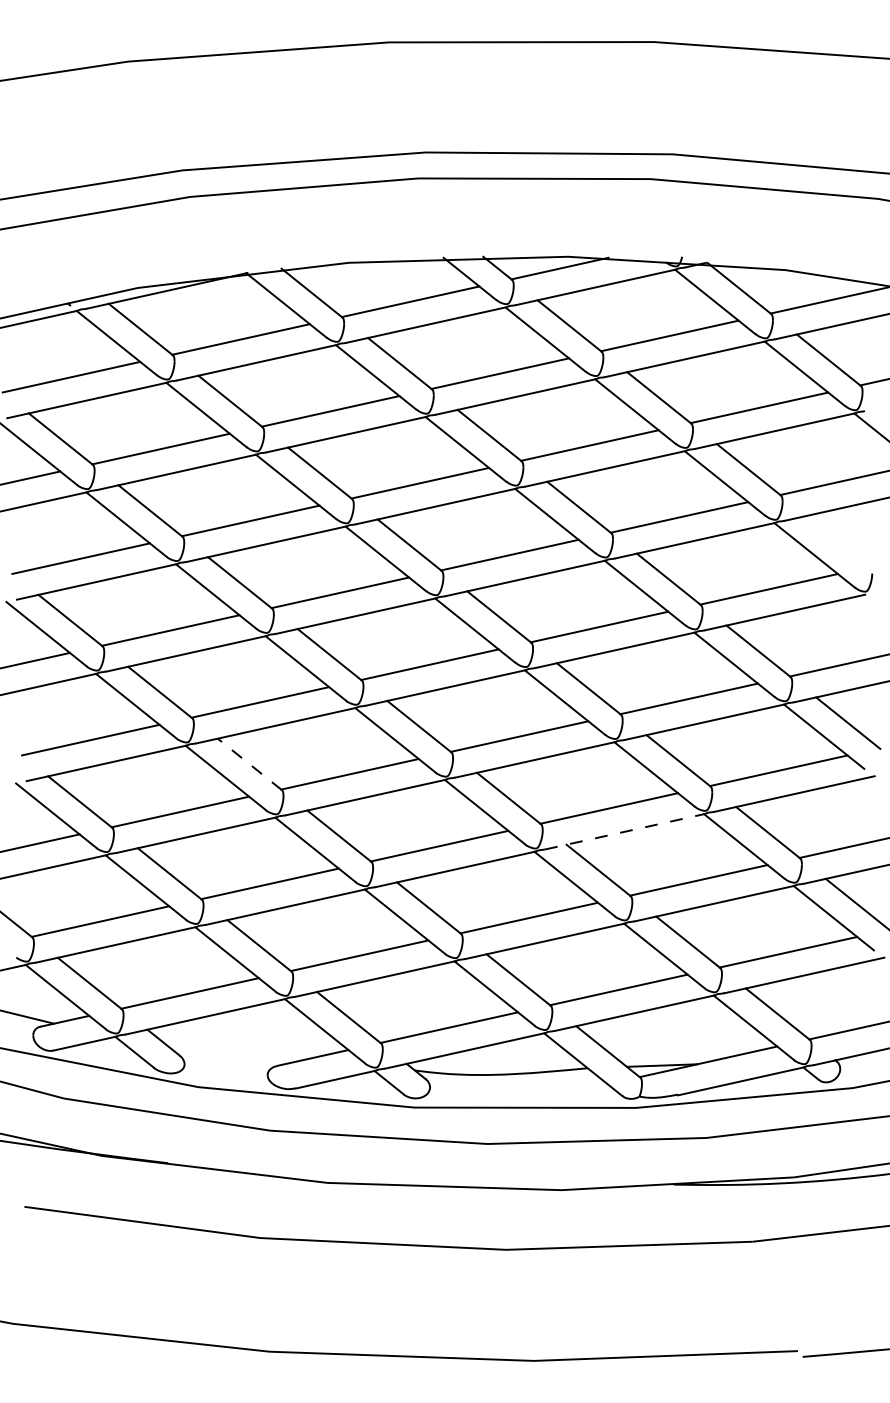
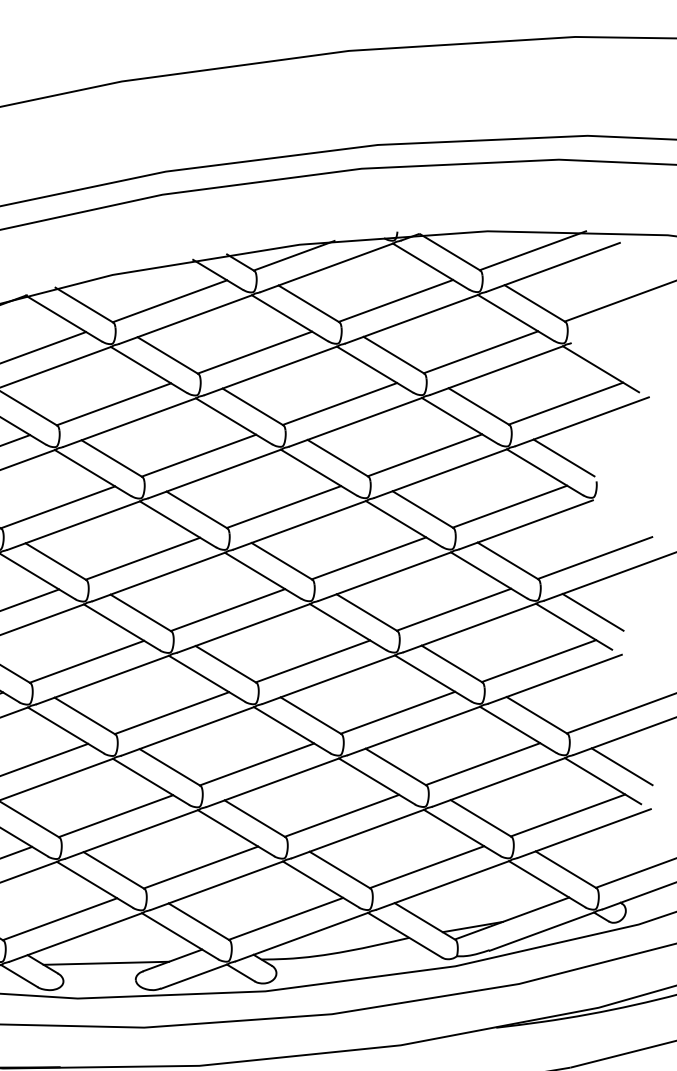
line: (838, 541) -> (563, 457), added
line: (249, 764) -> (84, 716), dashed -> solid
line: (625, 831) -> (414, 730), dashed -> solid
line: (236, 1050) -> (106, 962), added

